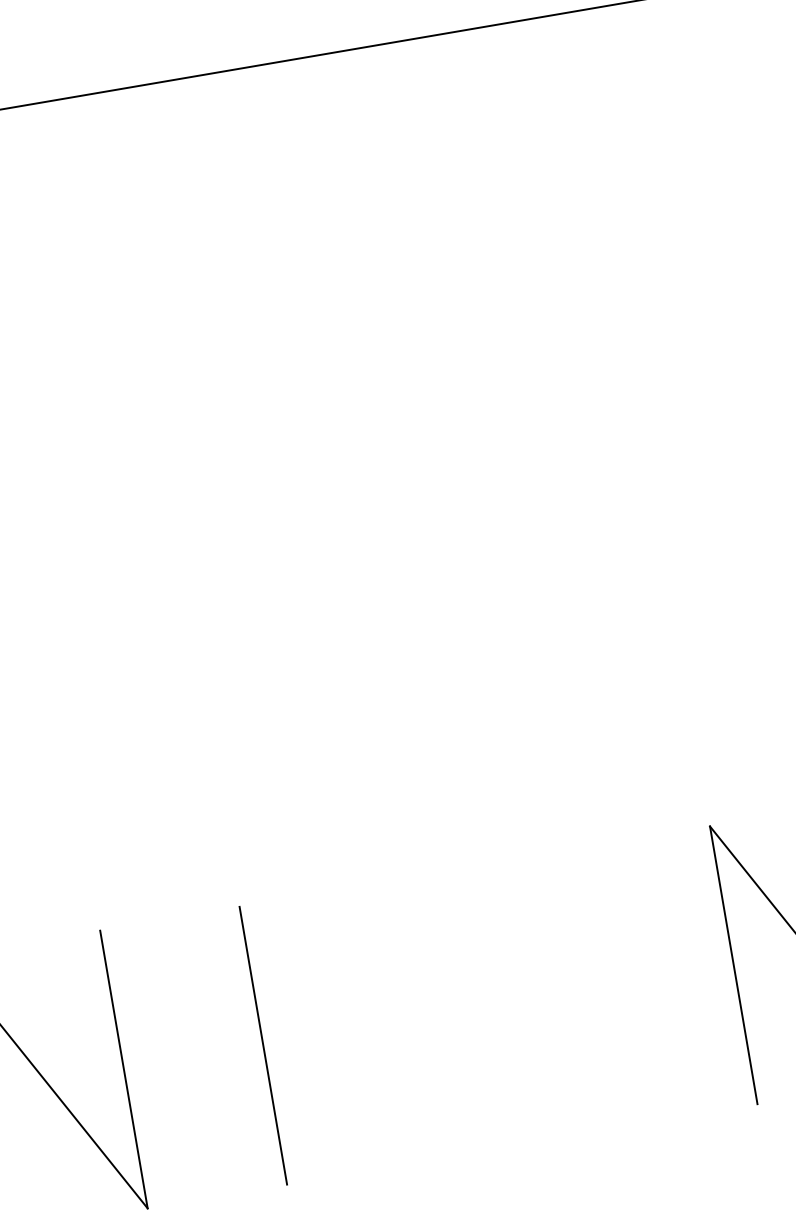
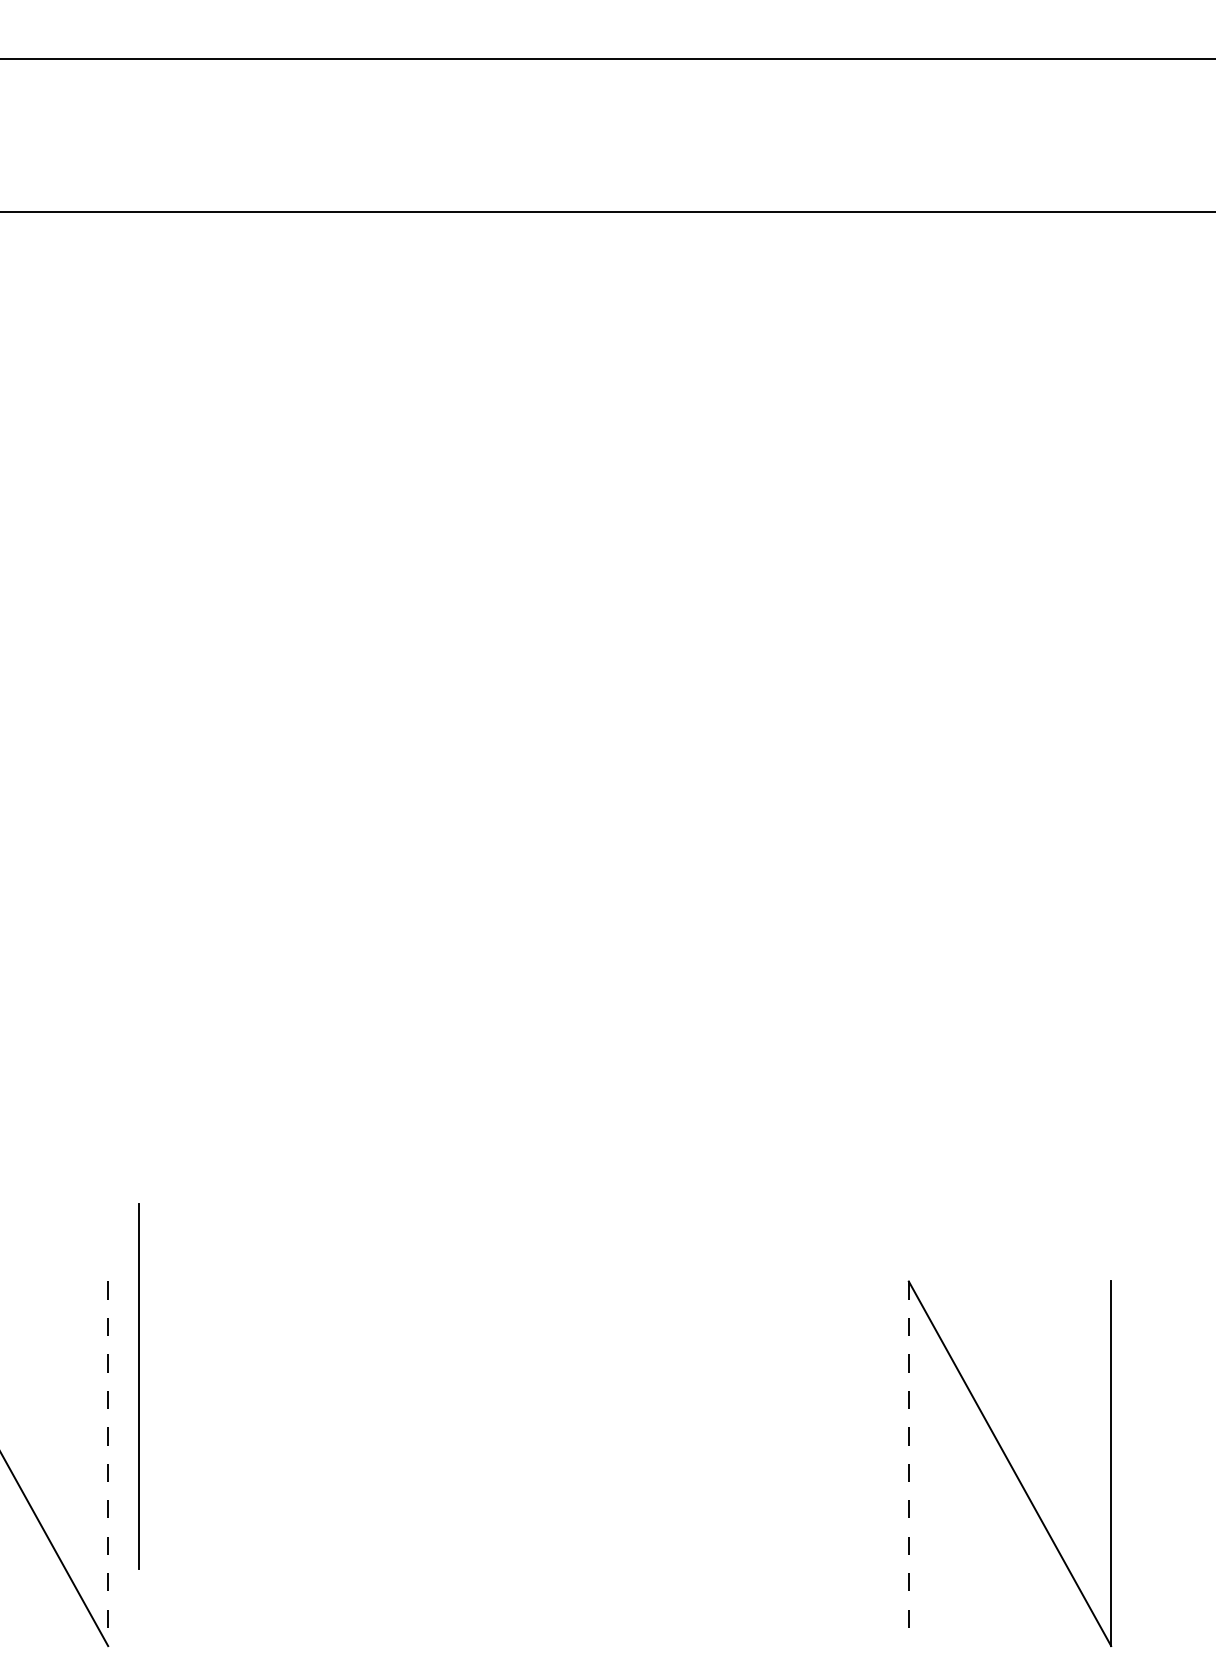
line: (733, 965) -> (908, 1464), solid -> dashed
line: (262, 1045) -> (138, 1386), moved
line: (124, 1070) -> (108, 1464), solid -> dashed

